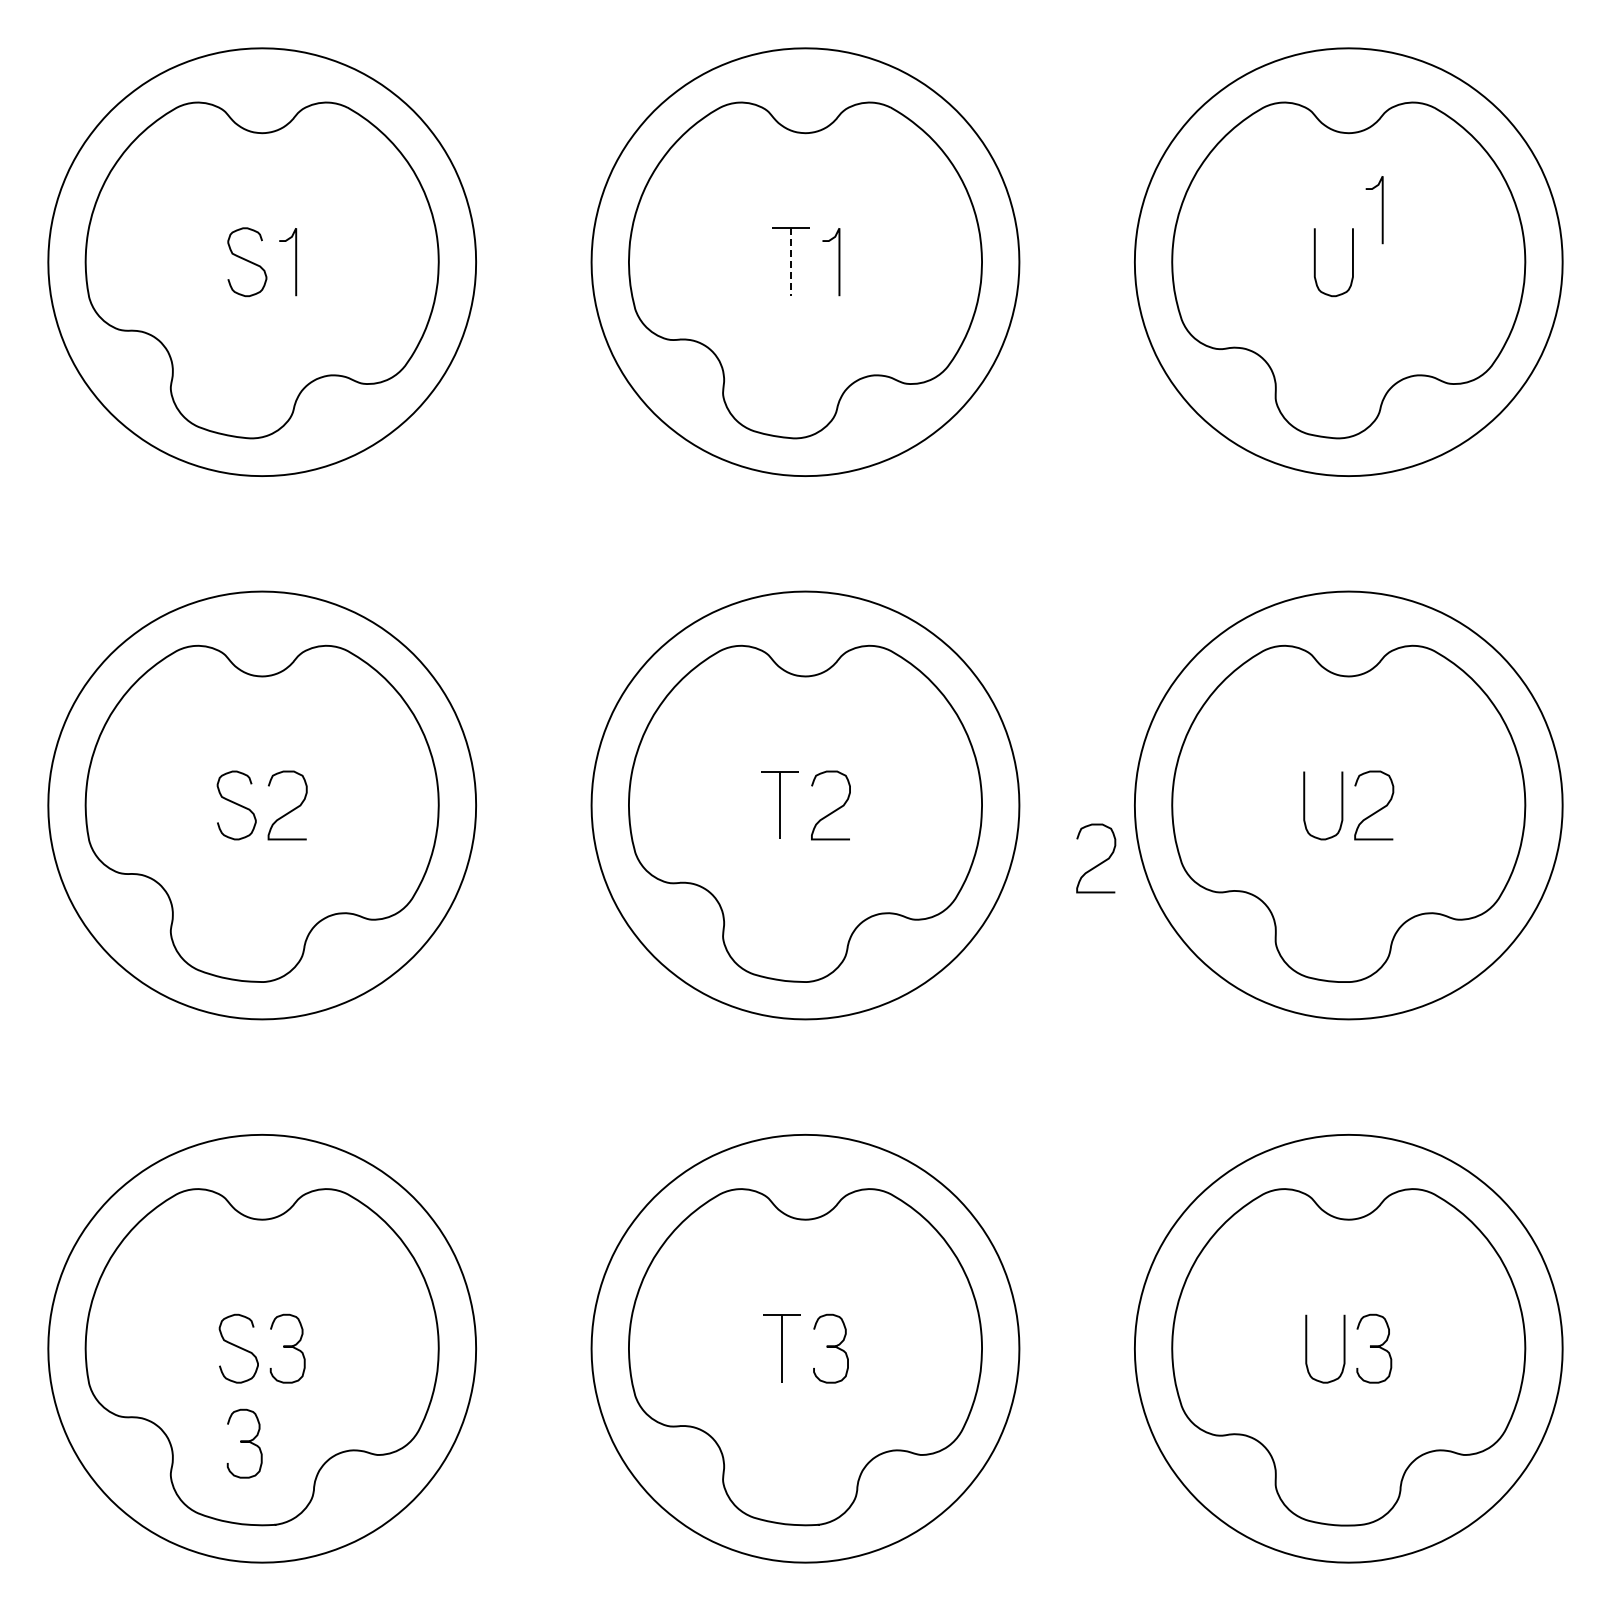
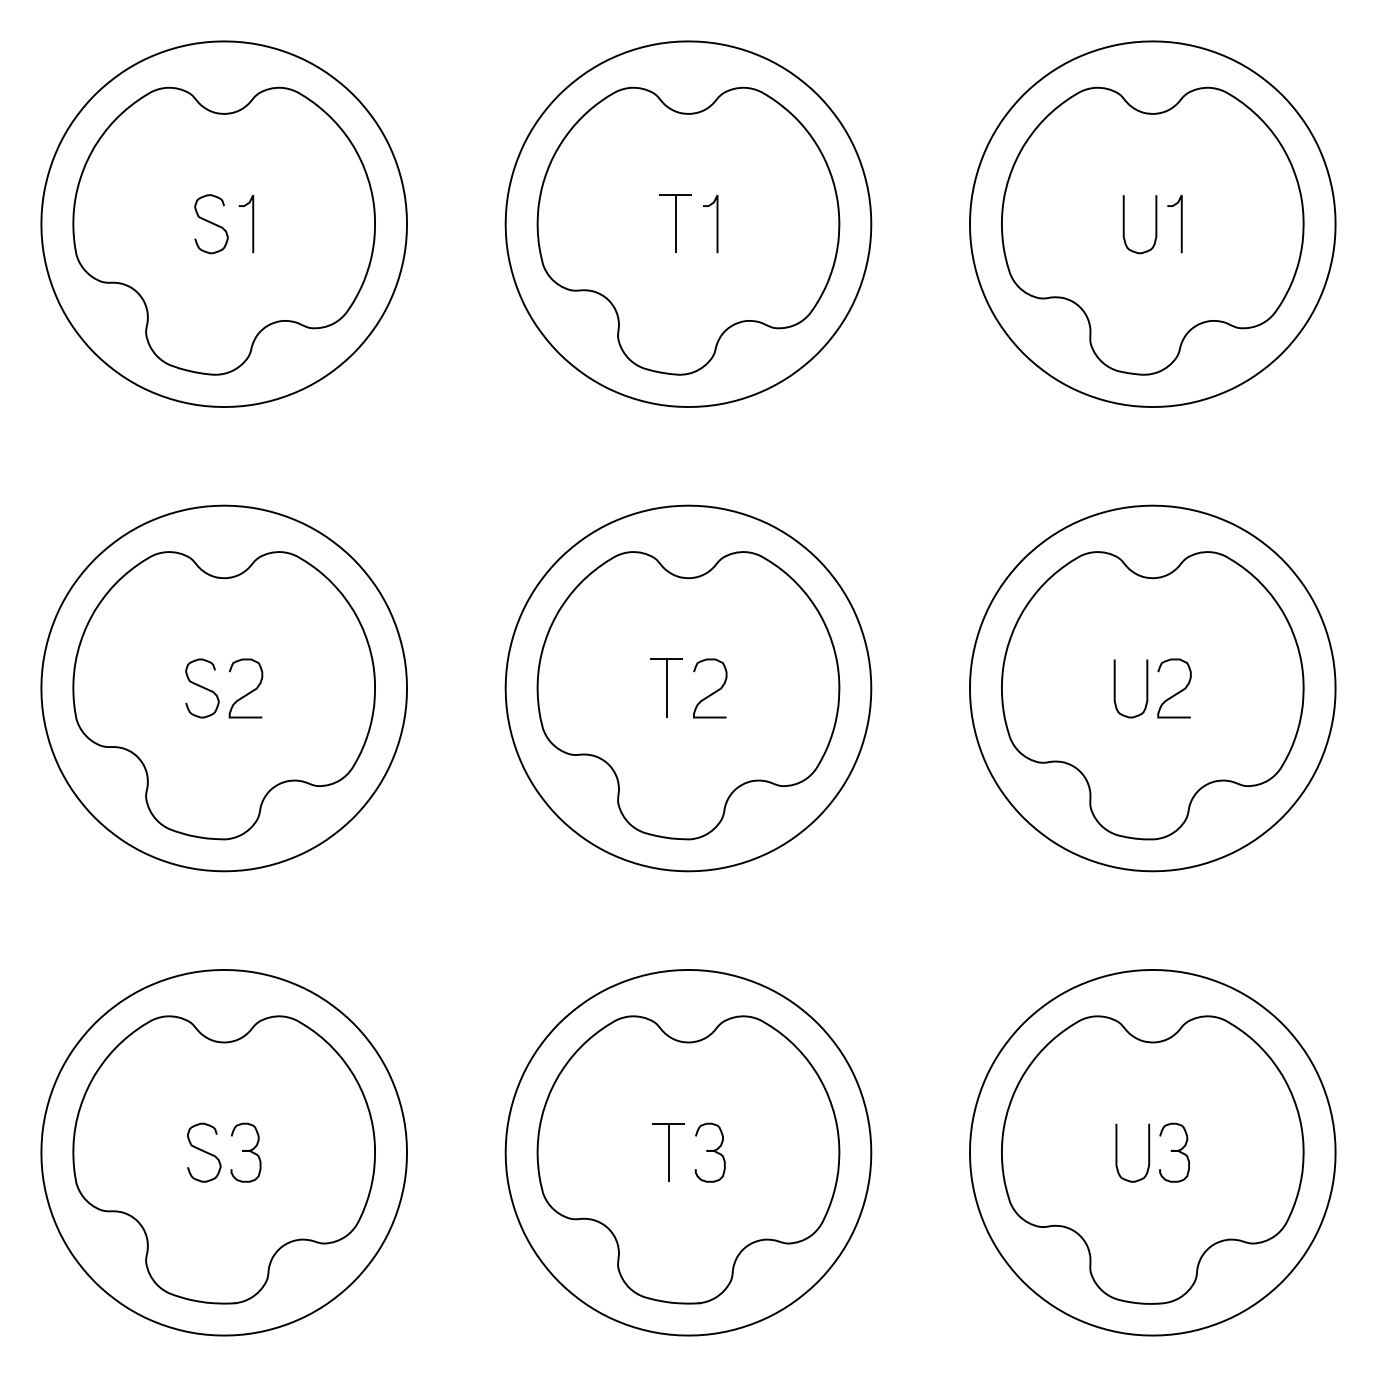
curve: (1381, 210) -> (1180, 224), moved
line: (790, 262) -> (675, 224), dashed -> solid
curve: (1100, 862) -> (940, 737), removed
curve: (244, 1442) -> (209, 1232), removed

